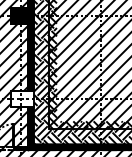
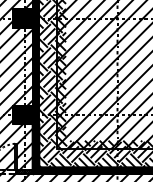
hatch: (21, 99) -> (24, 115), added

